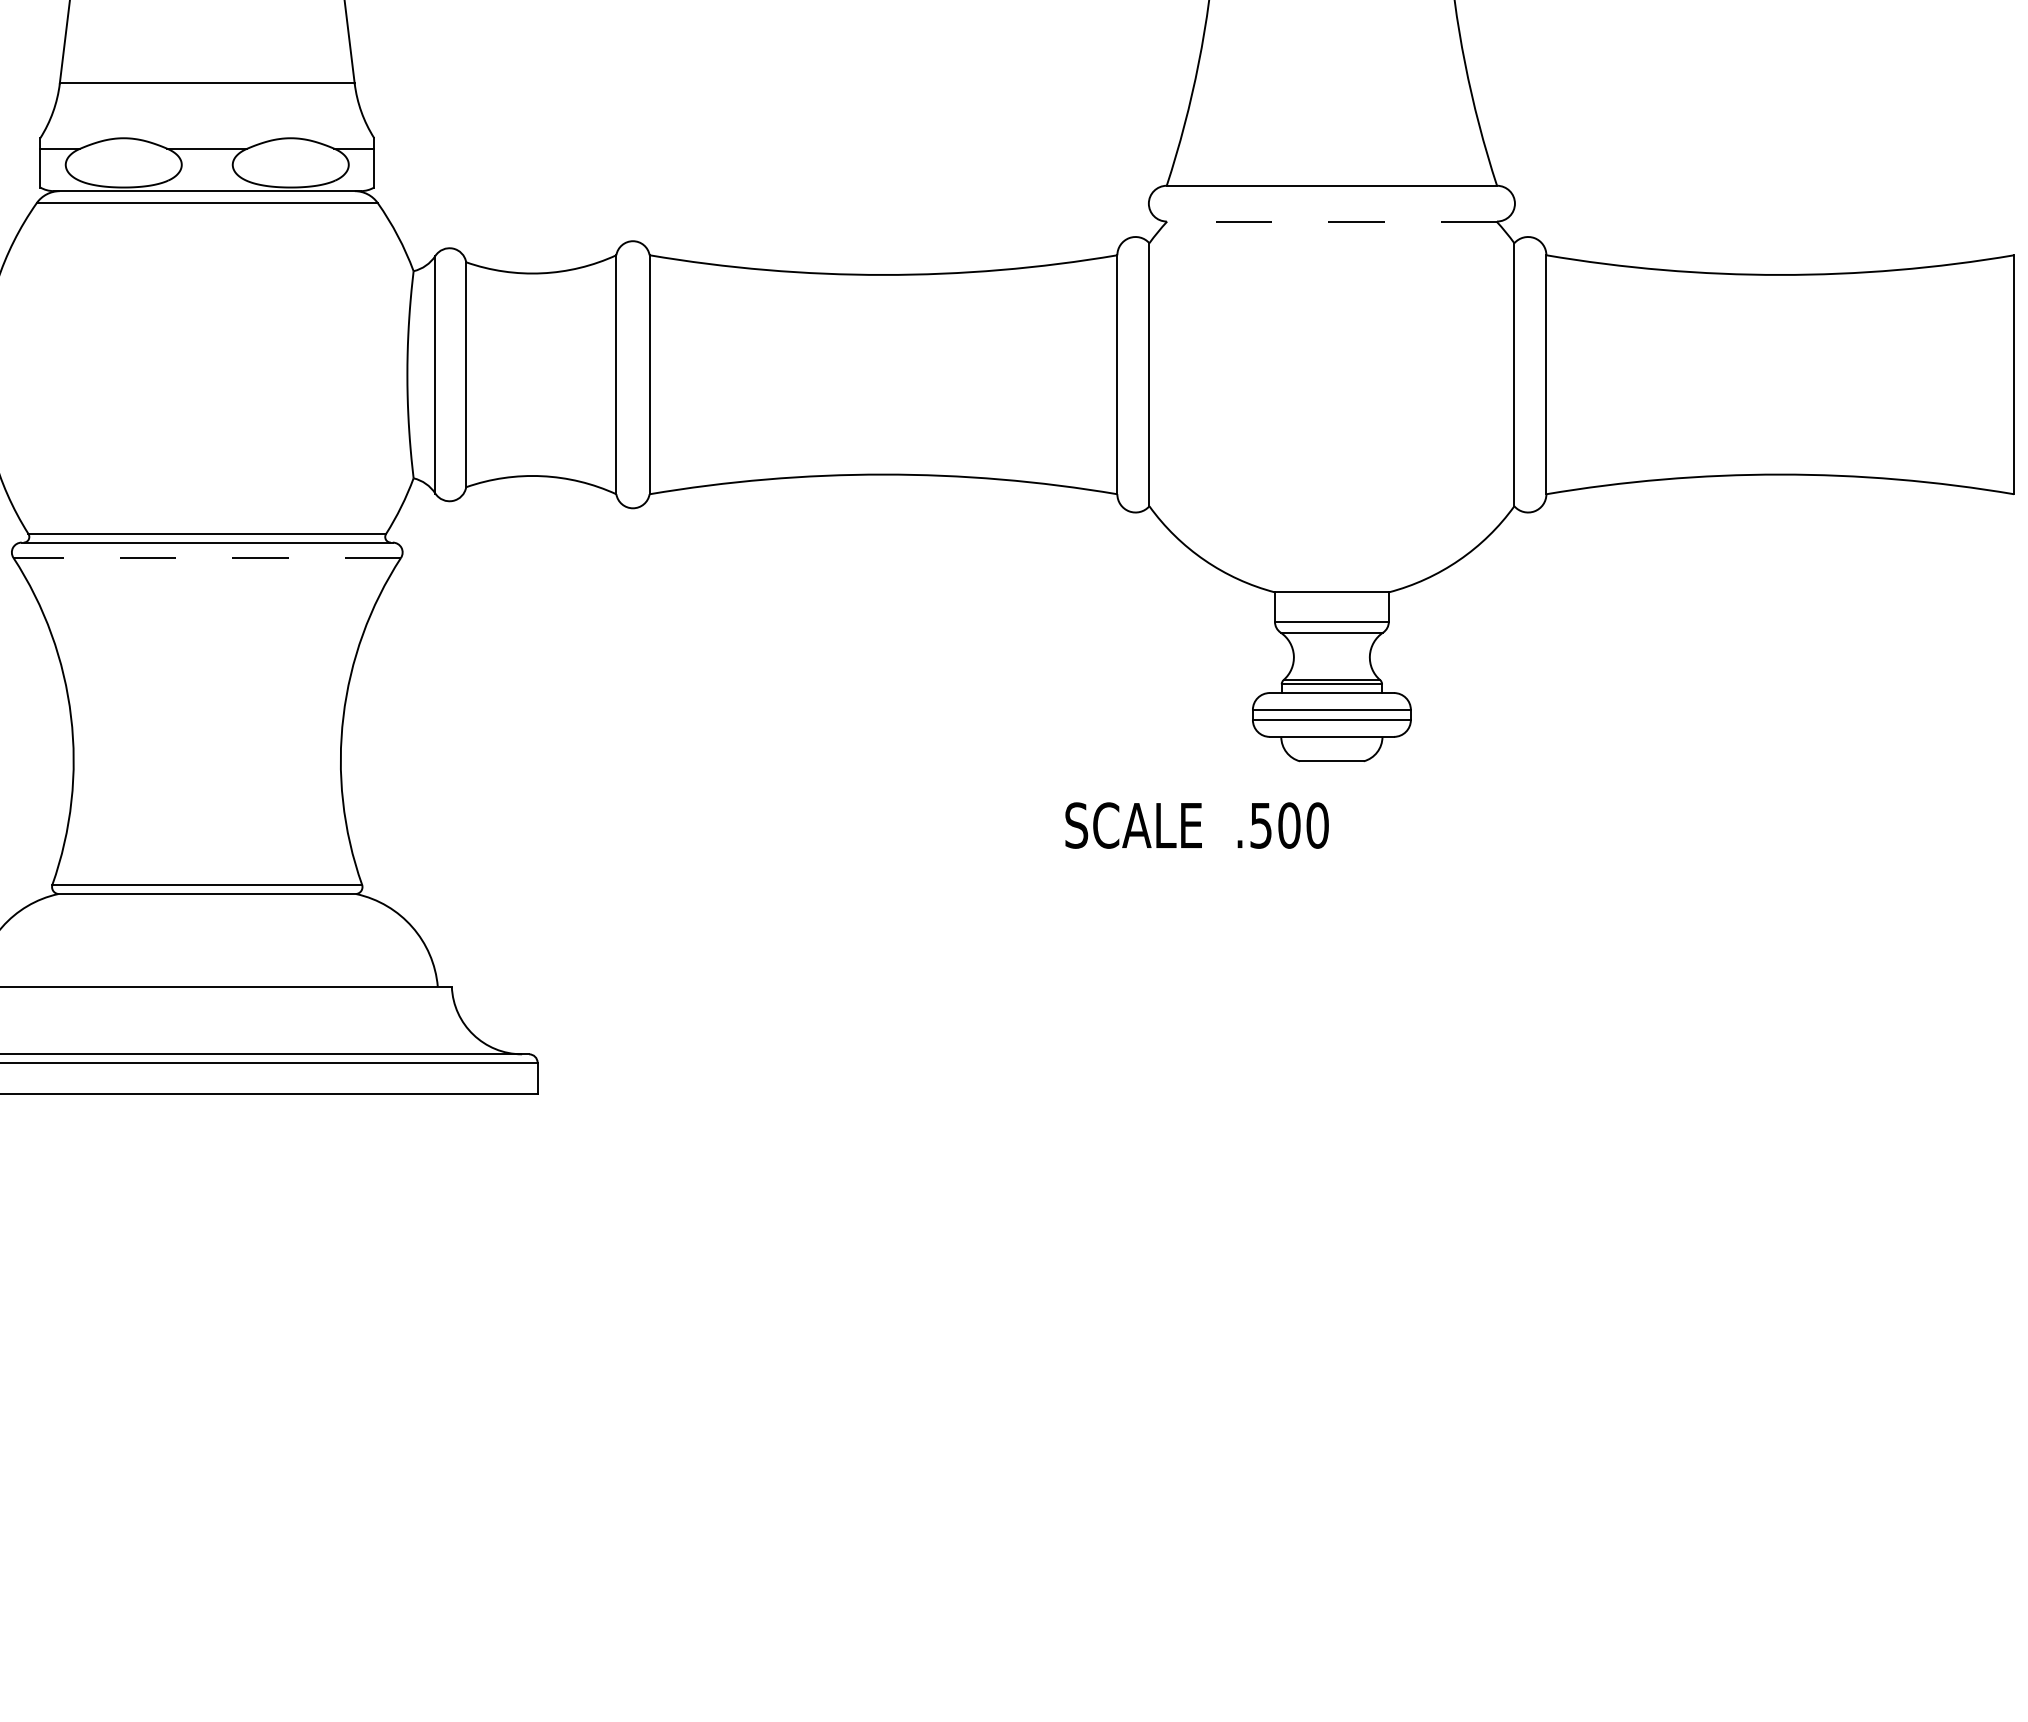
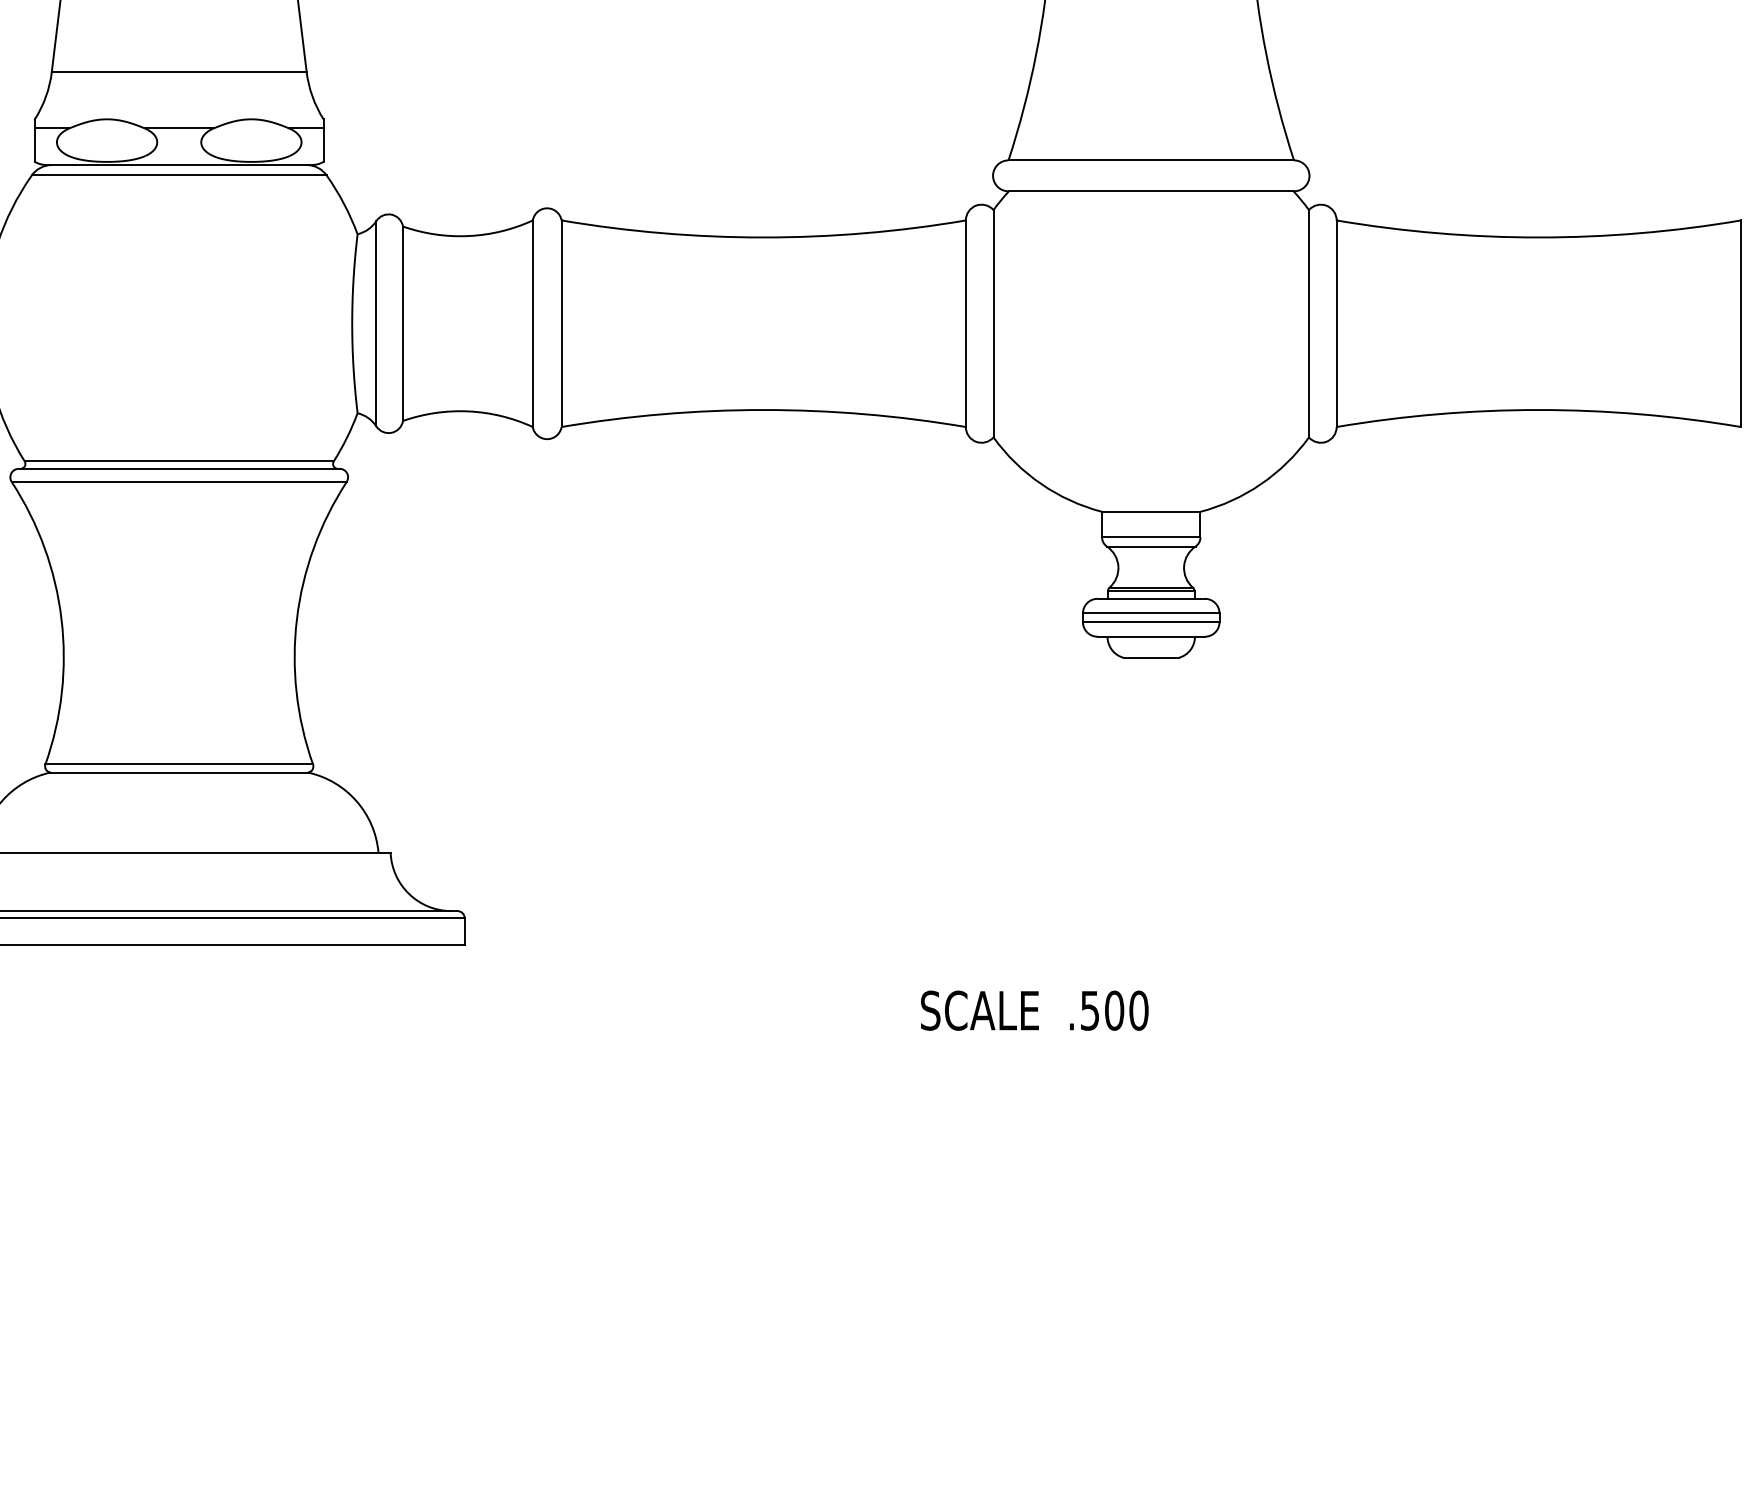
line: (1331, 221) -> (1150, 191), dashed -> solid
line: (207, 557) -> (179, 481), dashed -> solid
text: (1196, 825) -> (1034, 1010), moved

